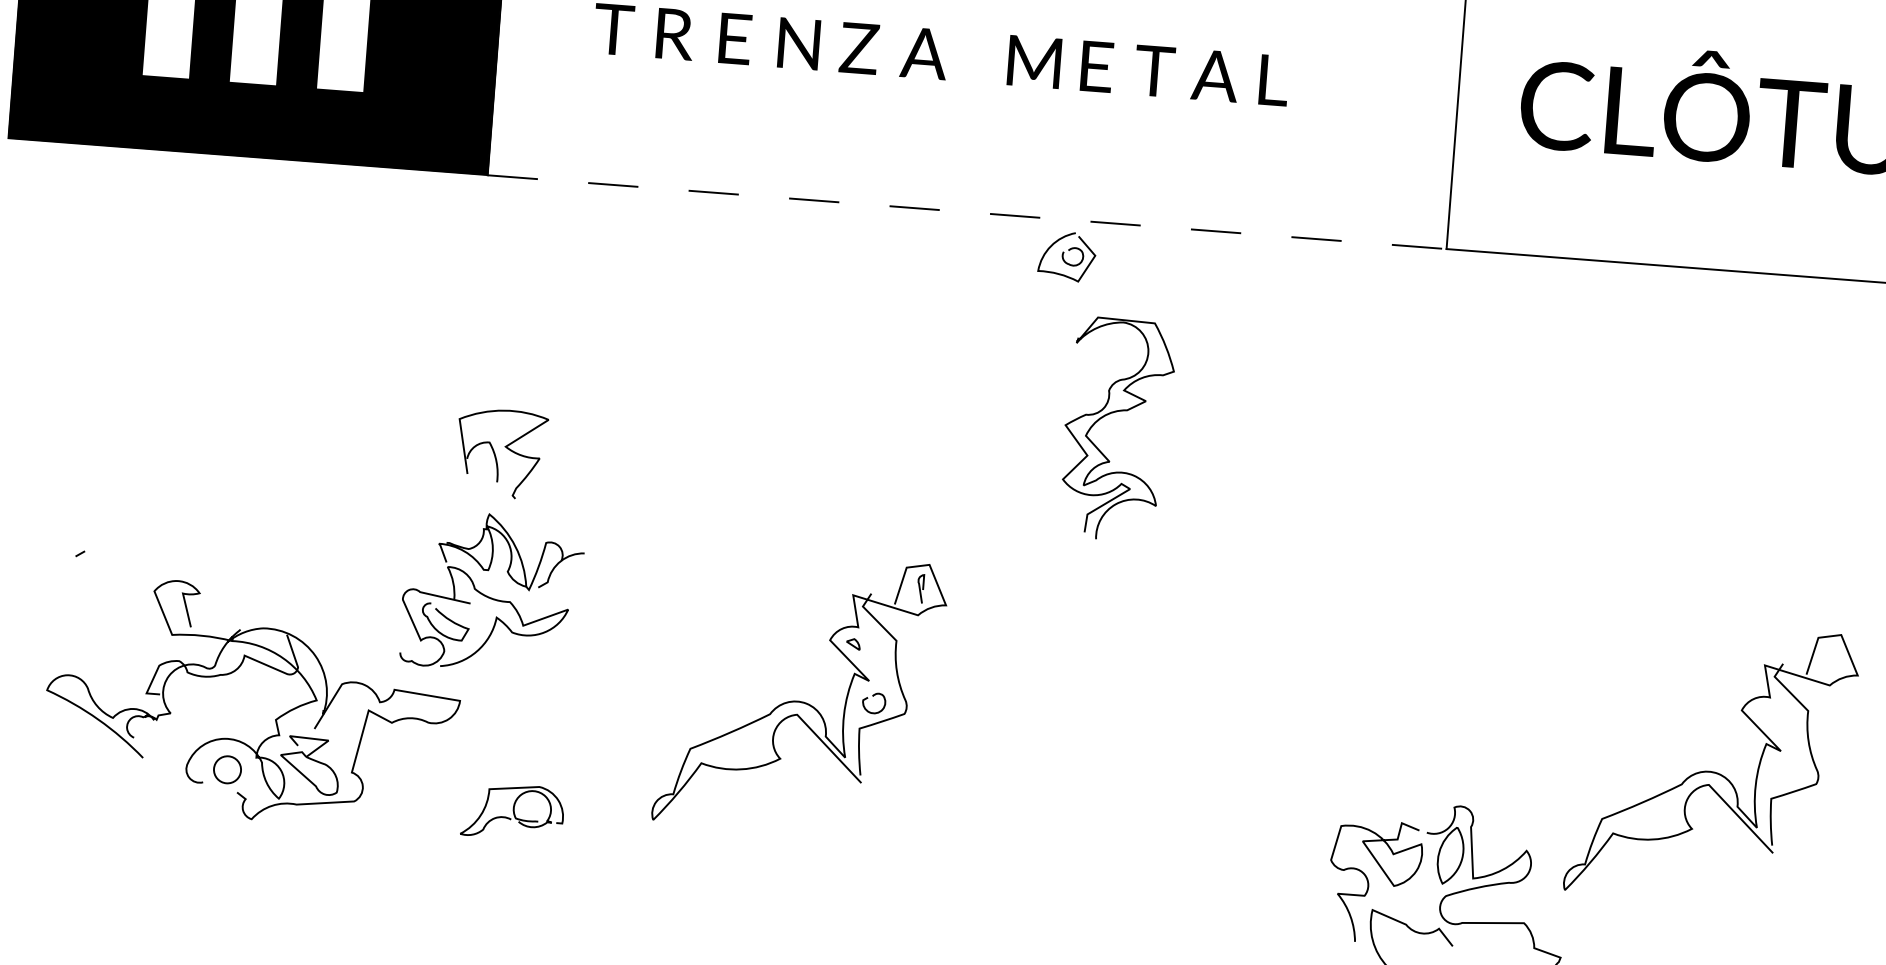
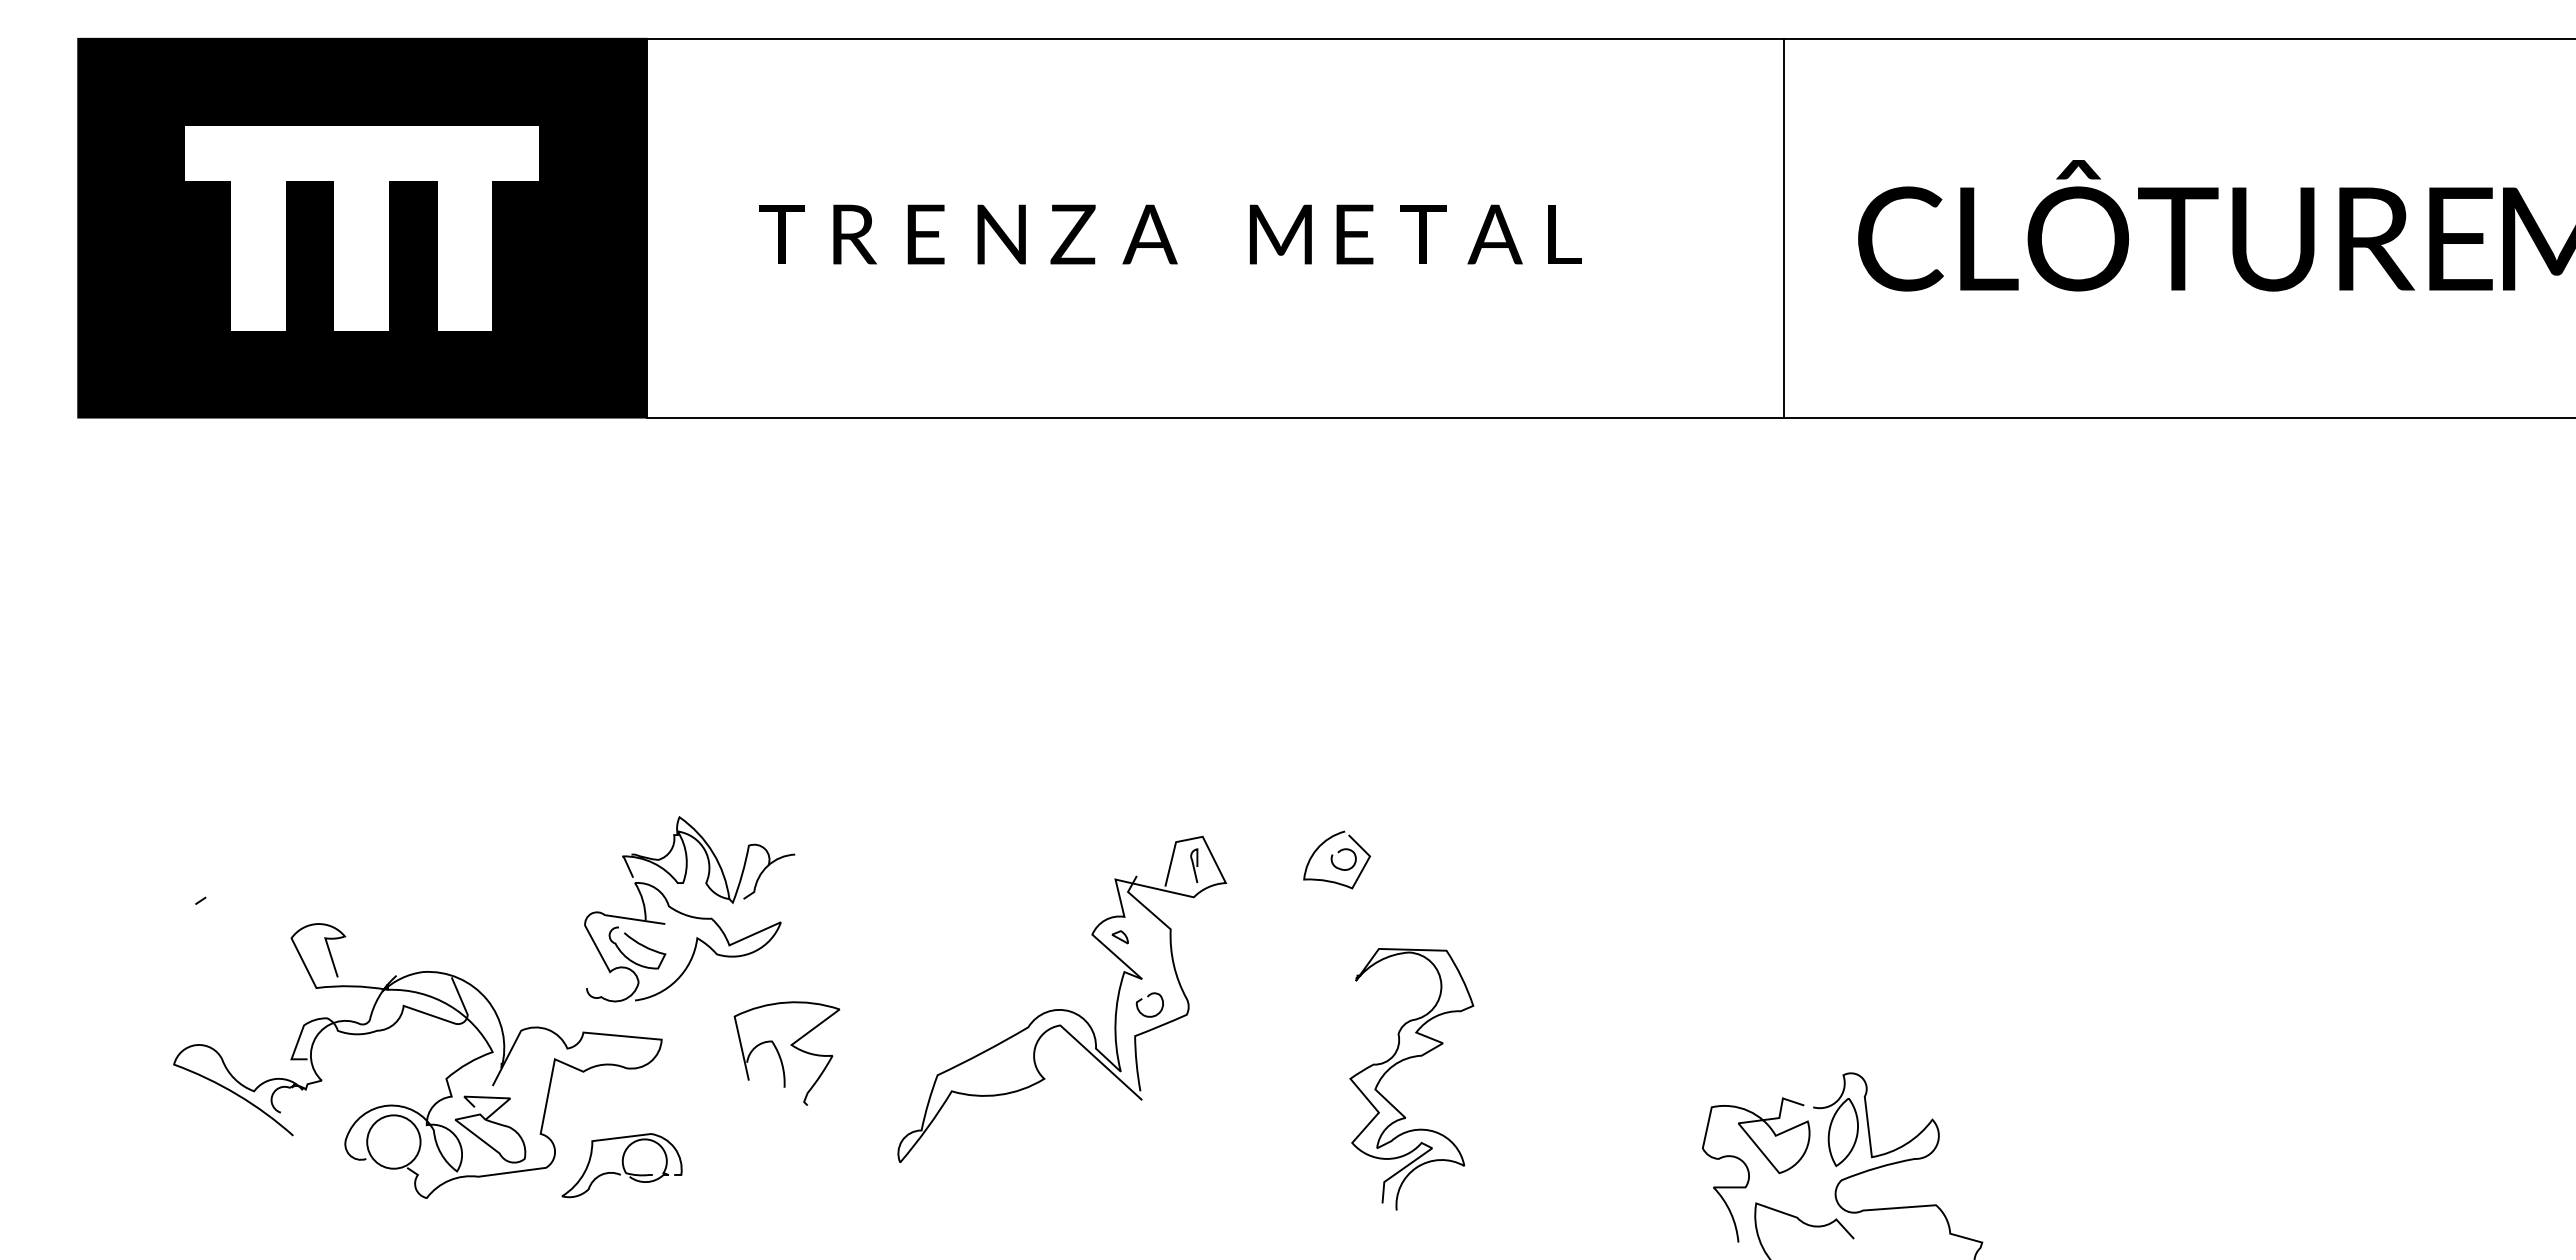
line: (967, 212) -> (1215, 417), dashed -> solid
part: (1066, 256) -> (1336, 859), moved
part: (1113, 413) -> (1405, 1060), moved
part: (495, 454) -> (780, 1055), moved
circle: (227, 769) -> (393, 1141), size x1.67
part: (1711, 771) -> (2143, 1009), removed
part: (512, 811) -> (621, 1165), moved

